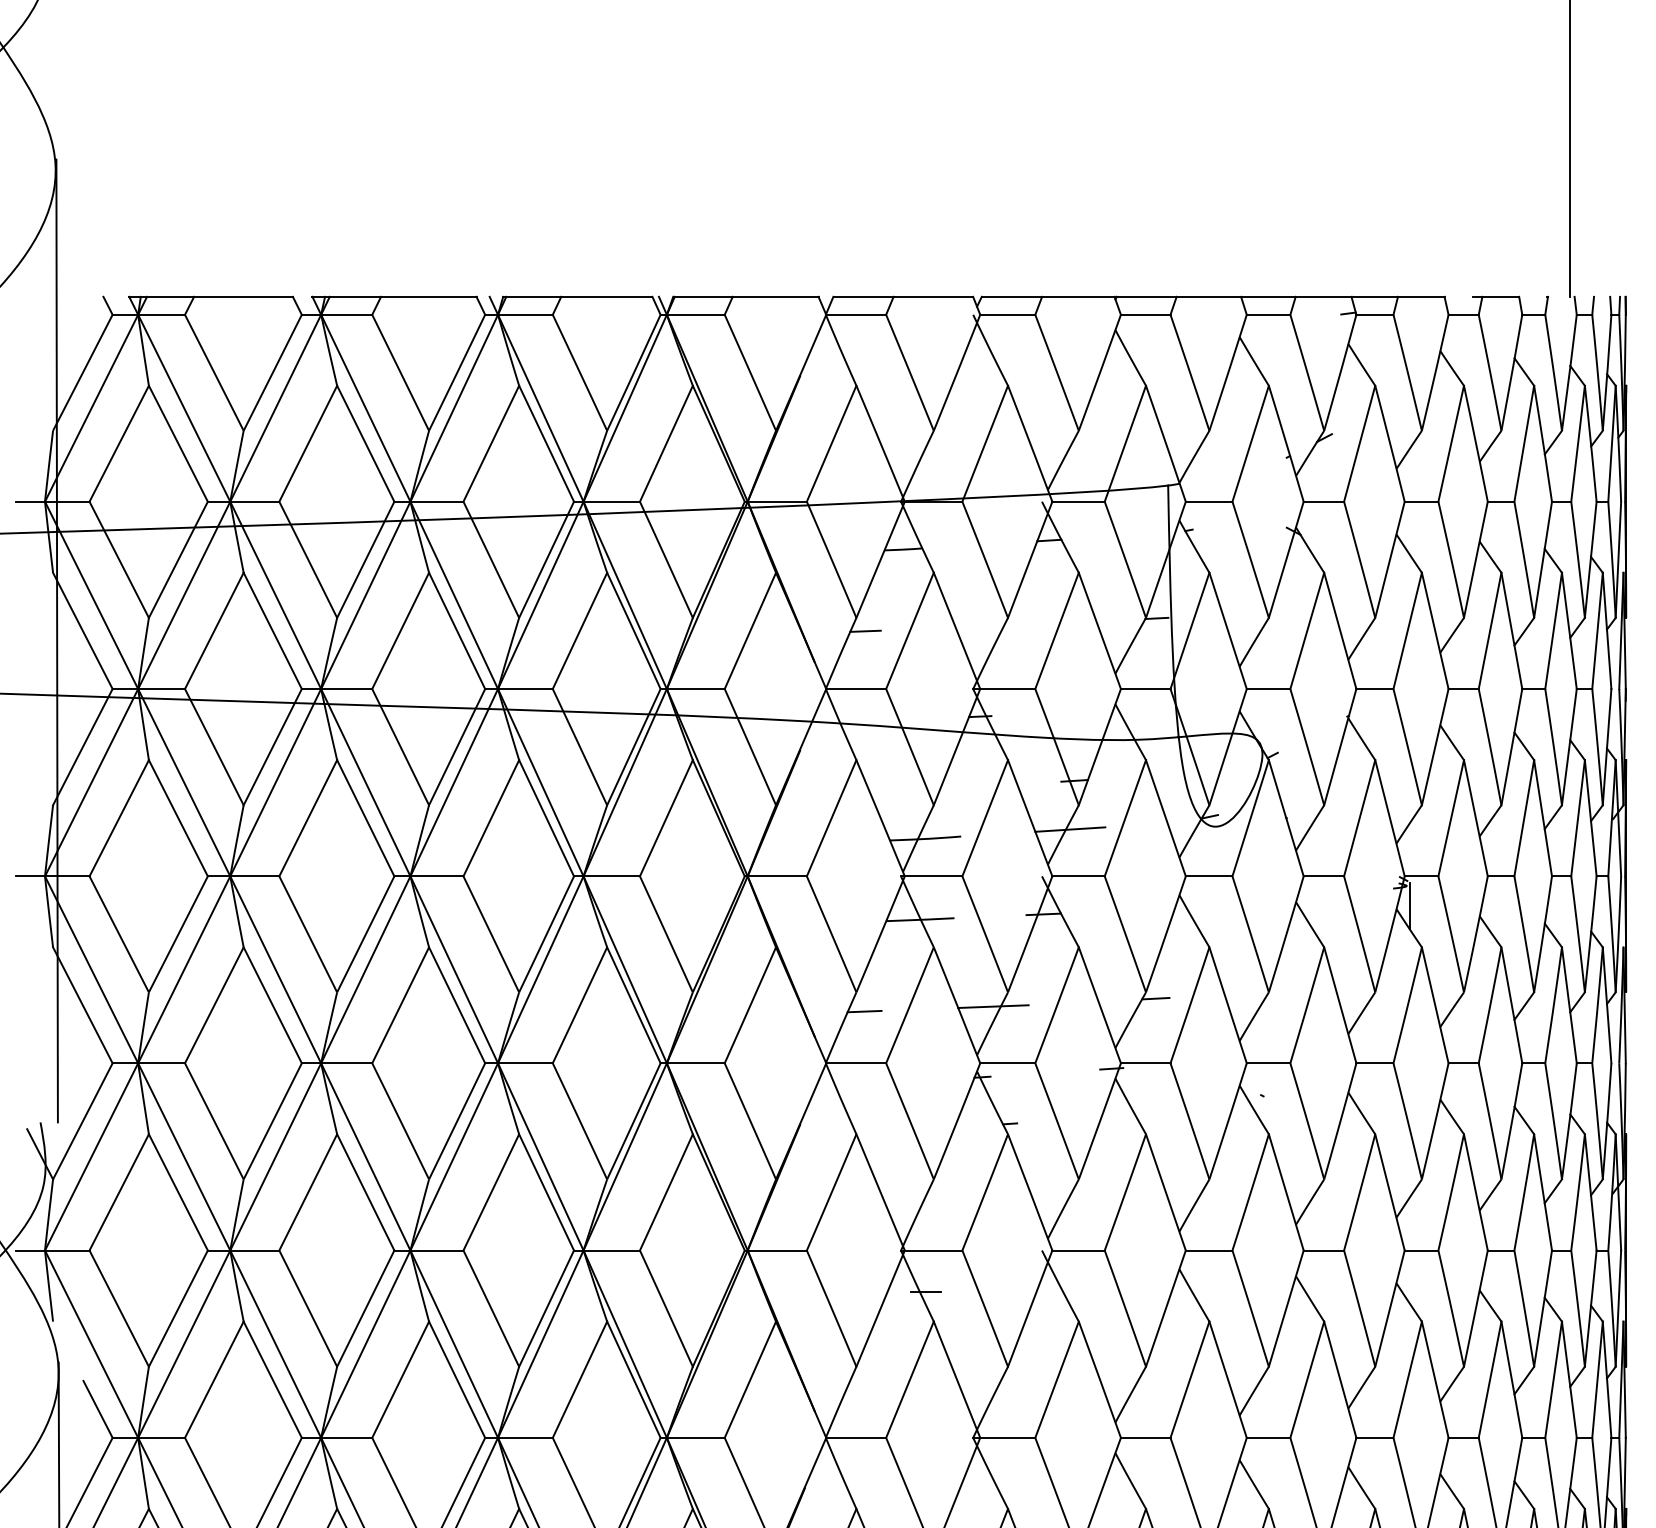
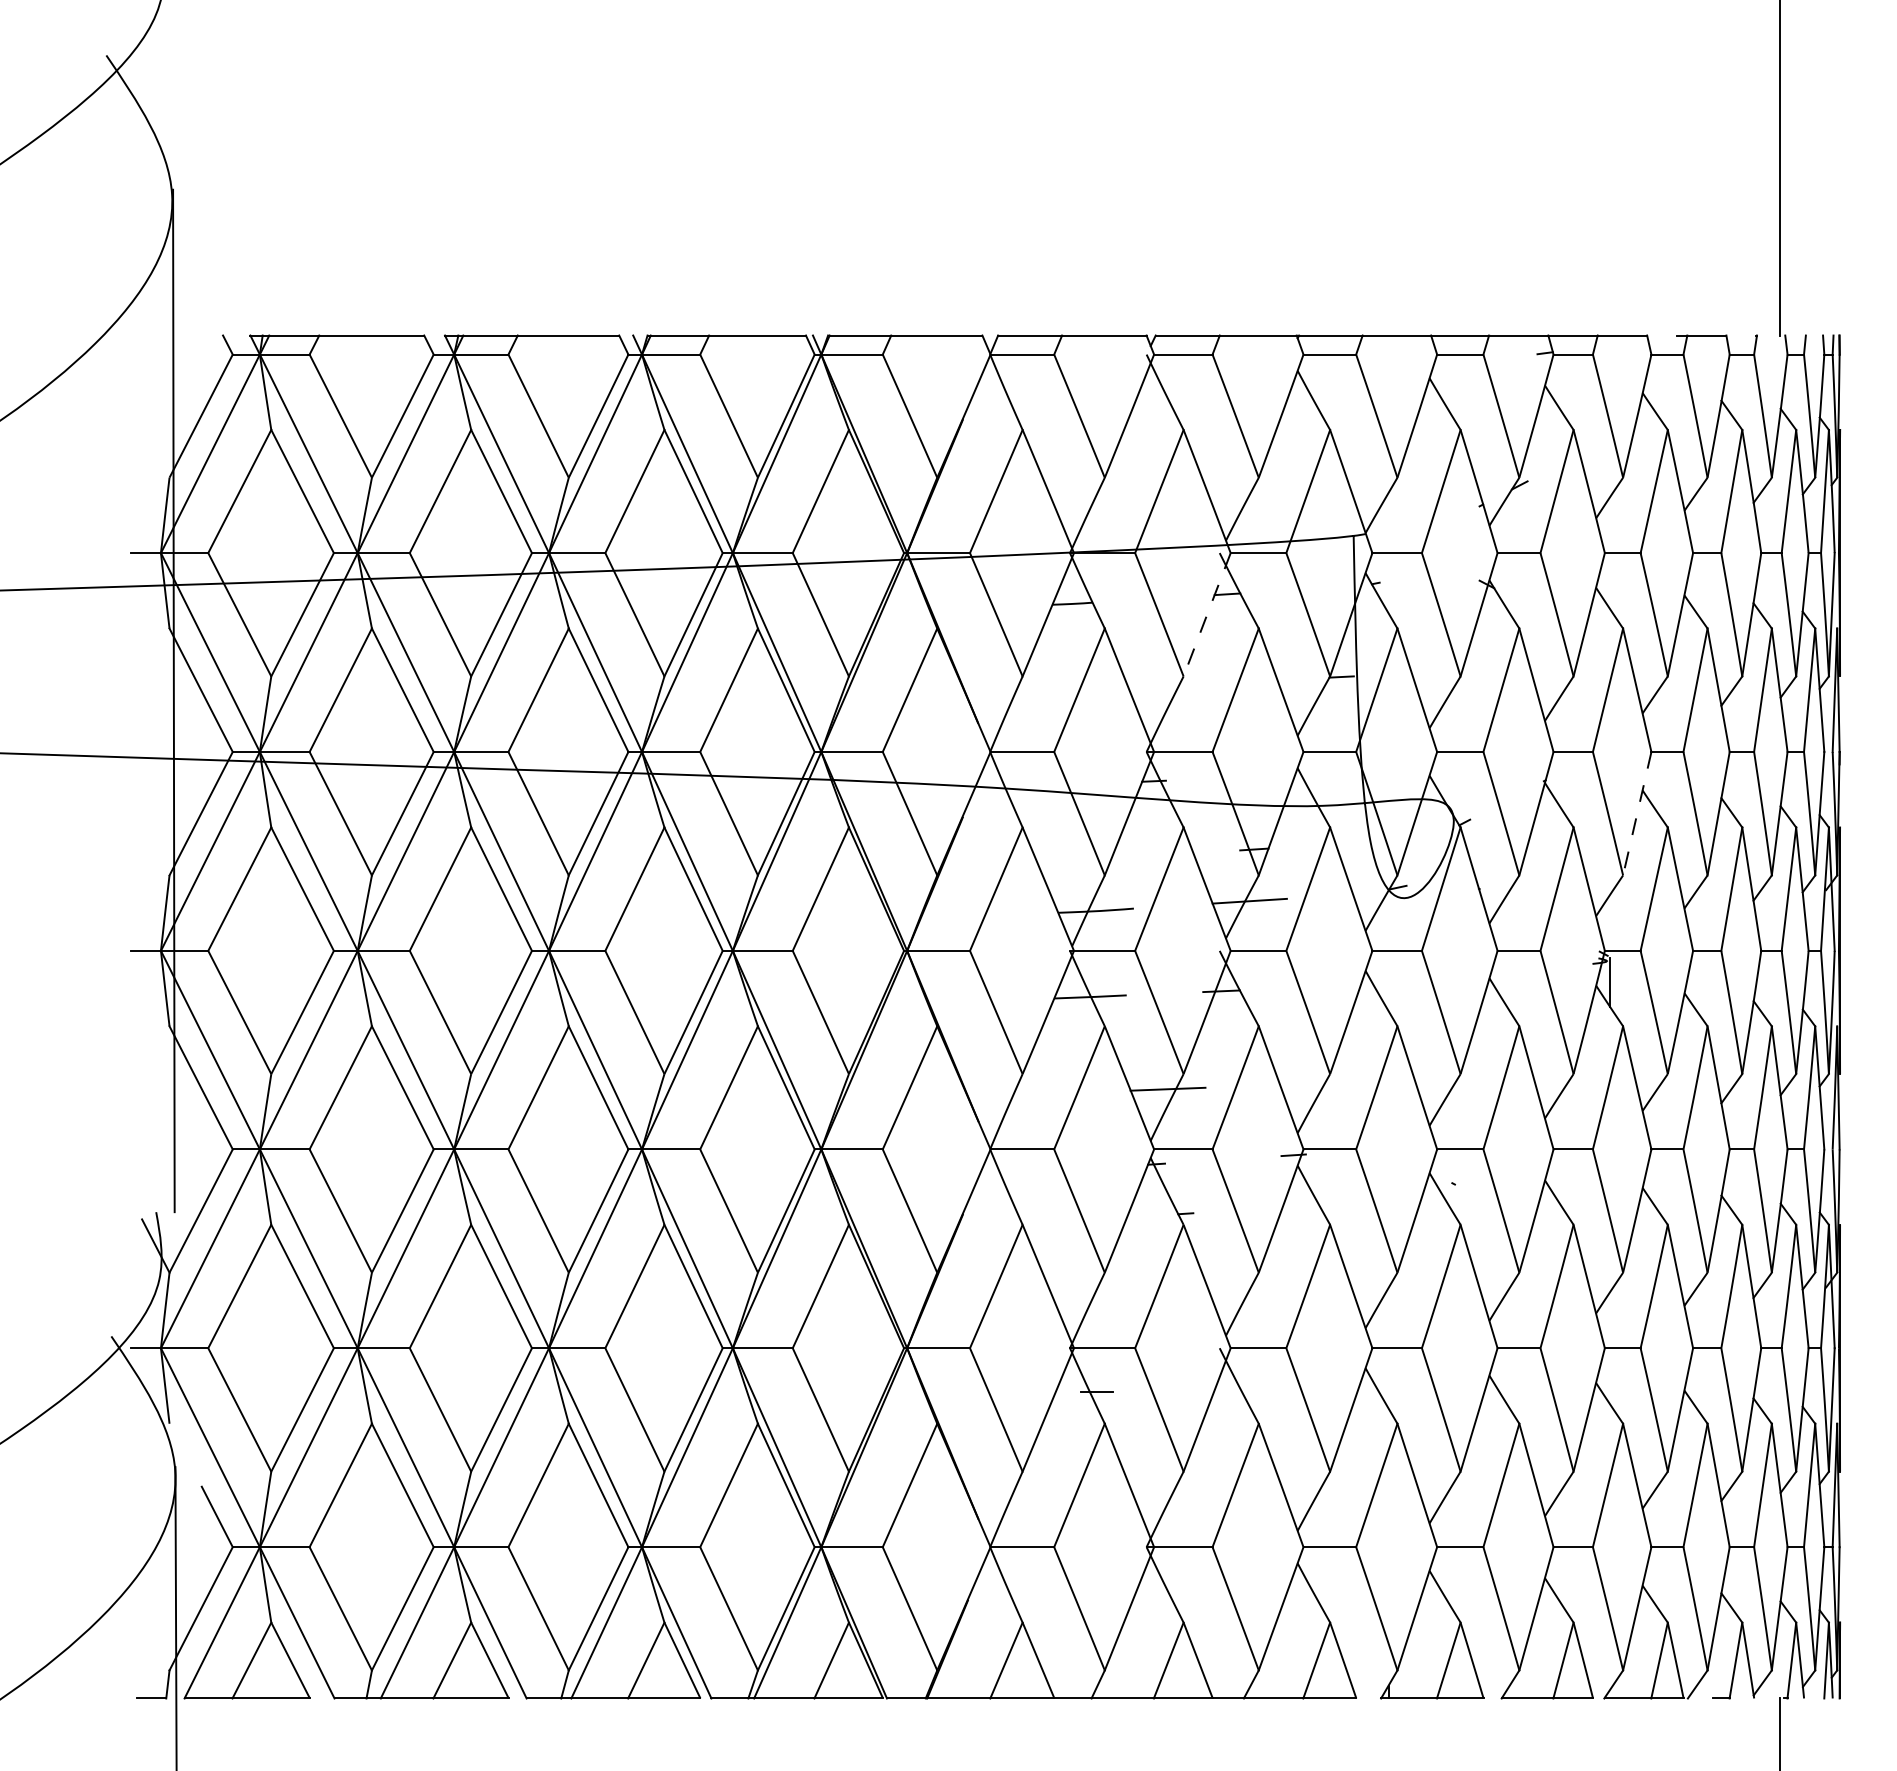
line: (1029, 560) -> (1206, 615), solid -> dashed
line: (865, 631) -> (1032, 690), removed
line: (1435, 747) -> (1637, 814), solid -> dashed
line: (1155, 998) -> (1340, 1080), removed
line: (864, 1011) -> (1031, 1094), removed

